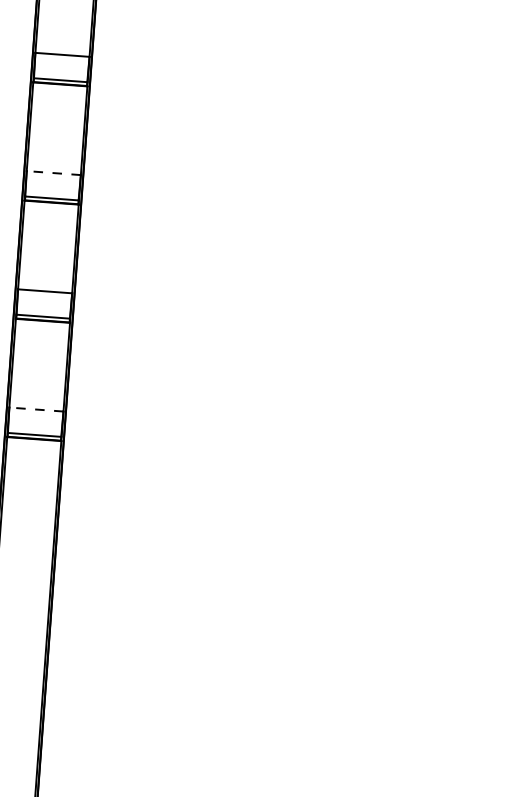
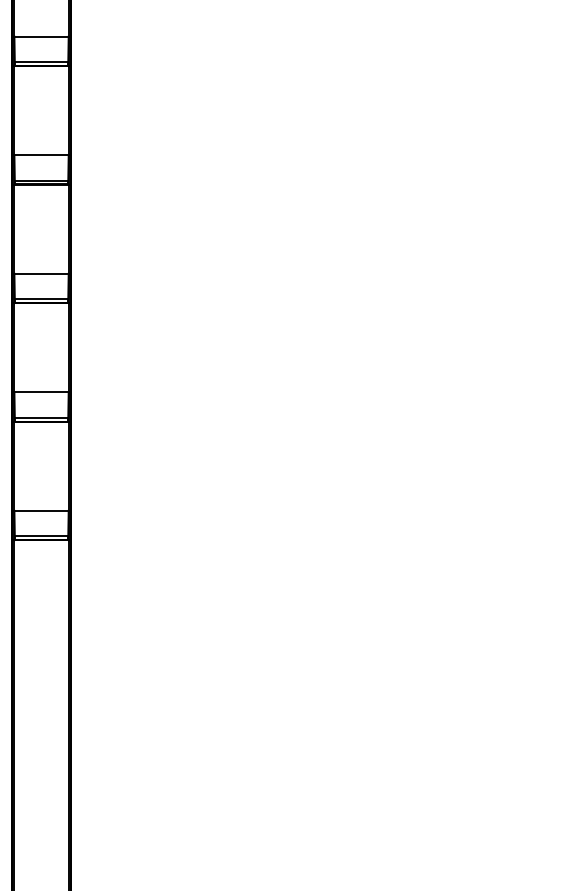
line: (53, 172) -> (41, 273), dashed -> solid
line: (36, 409) -> (41, 510), dashed -> solid

